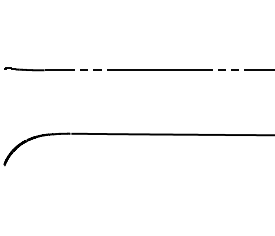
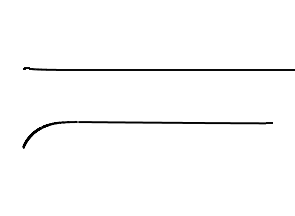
line: (92, 69) -> (95, 69), dashed -> solid
line: (229, 69) -> (208, 69), dashed -> solid

